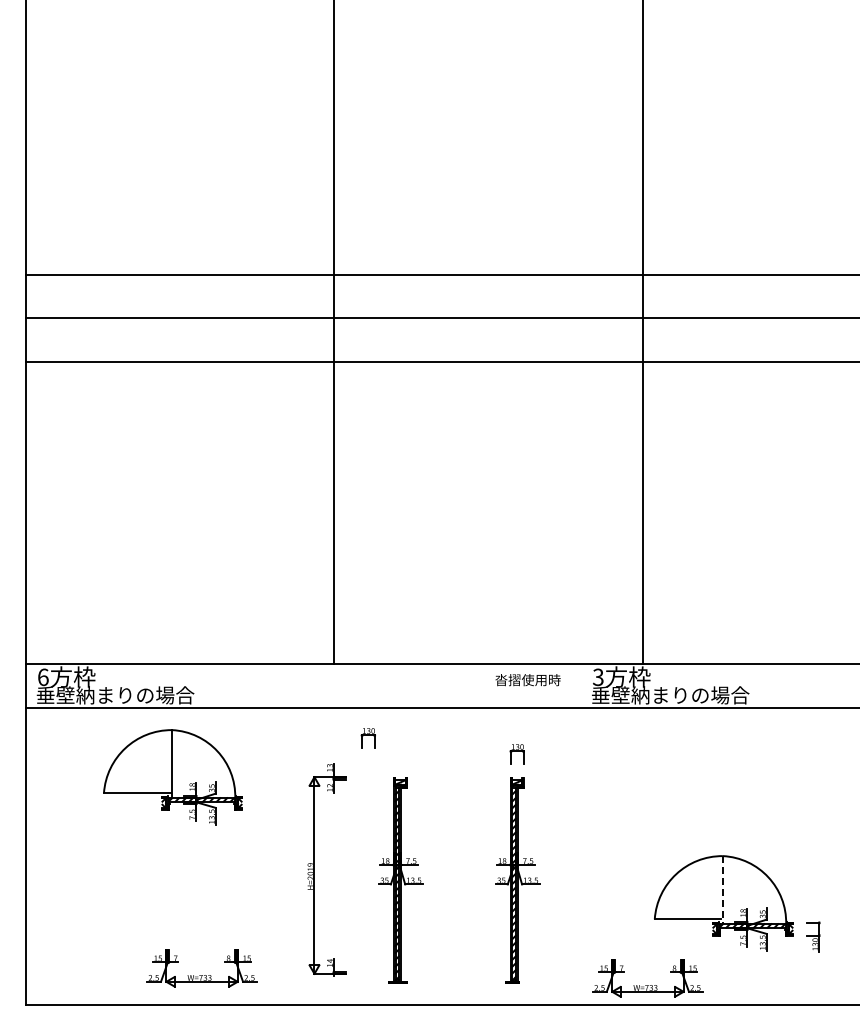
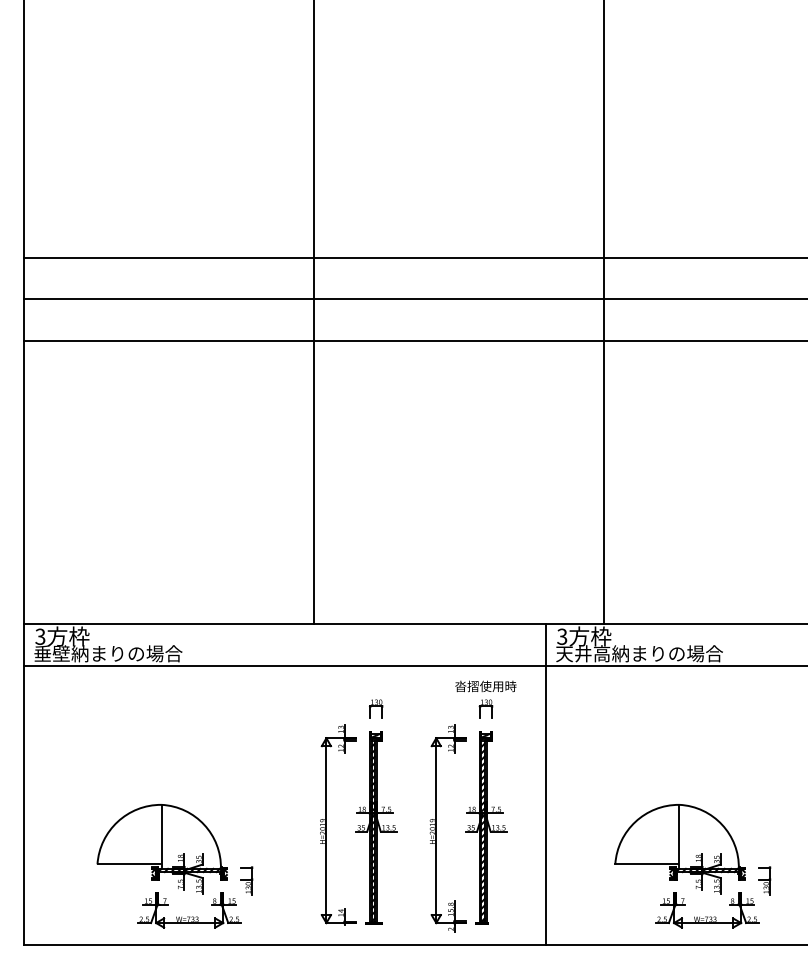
text: (42, 677) -> (39, 636), 6 -> 3
text: (527, 680) -> (485, 686), moved
text: (680, 695) -> (639, 653), 垂壁納まりの場合 -> 天井高納まりの場合
part: (367, 738) -> (375, 709), moved
part: (172, 777) -> (161, 849), moved
line: (581, 834) -> (546, 784), added
part: (314, 869) -> (326, 824), moved
part: (464, 881) -> (436, 828), added
line: (722, 889) -> (678, 836), dashed -> solid
part: (262, 936) -> (246, 880), added
part: (647, 985) -> (707, 917), moved

